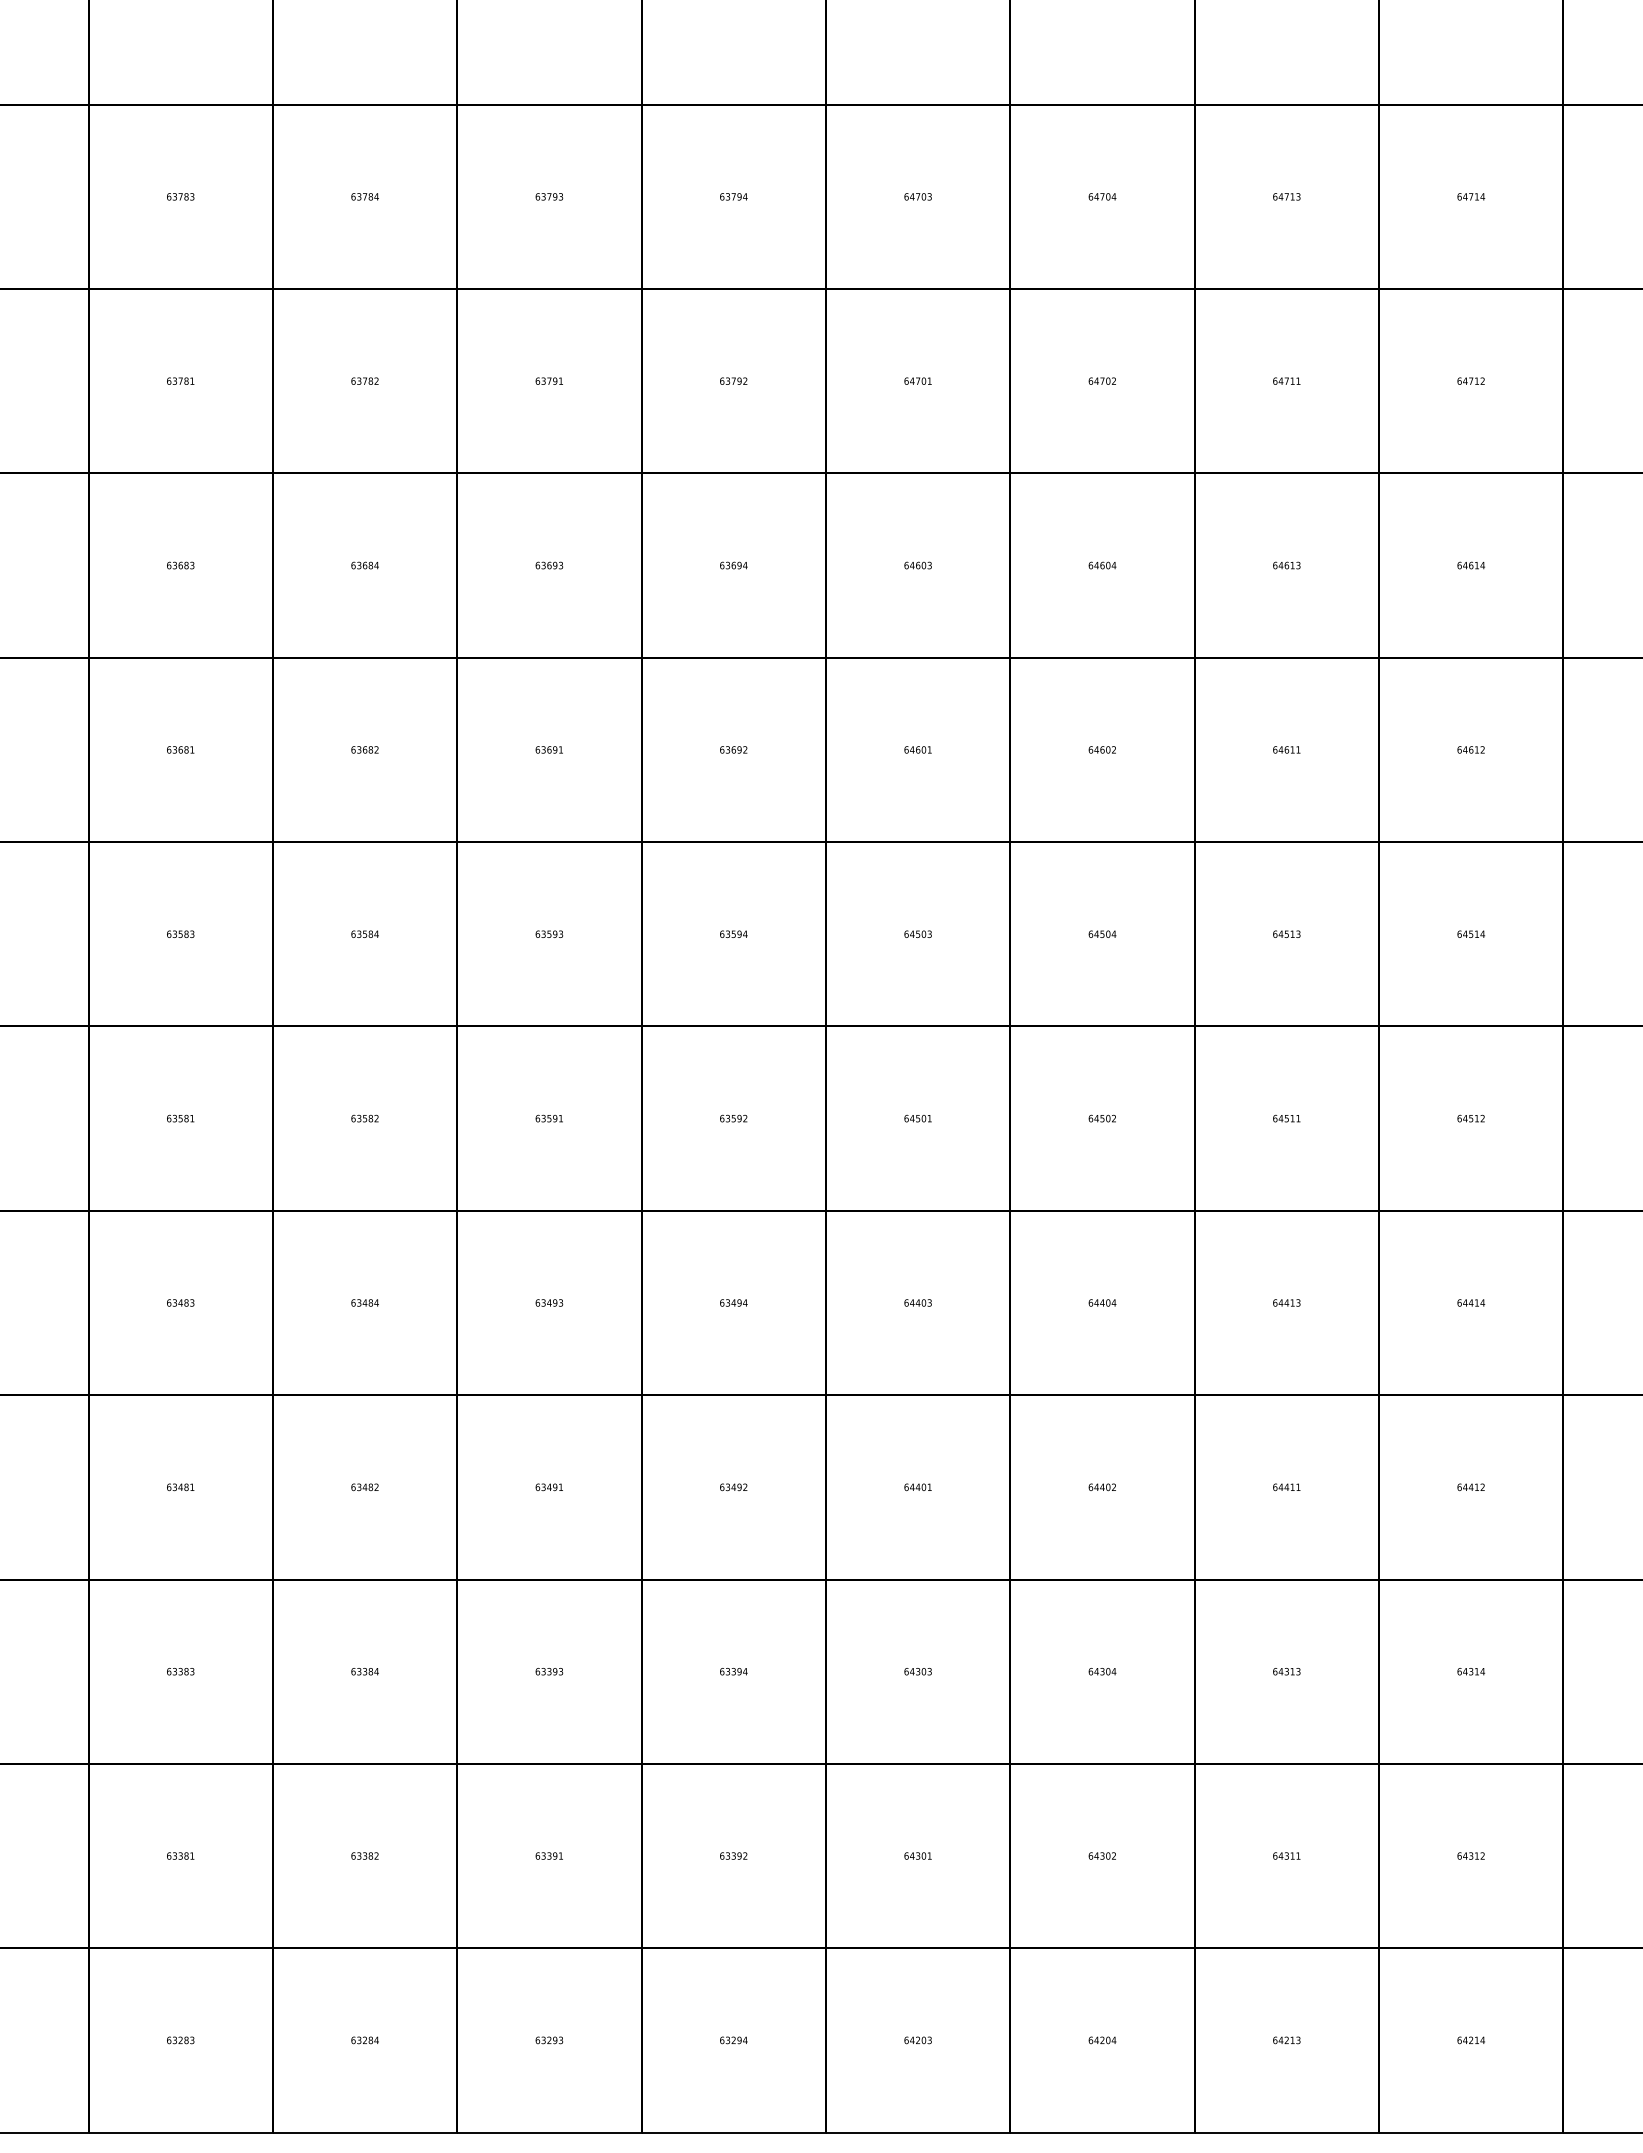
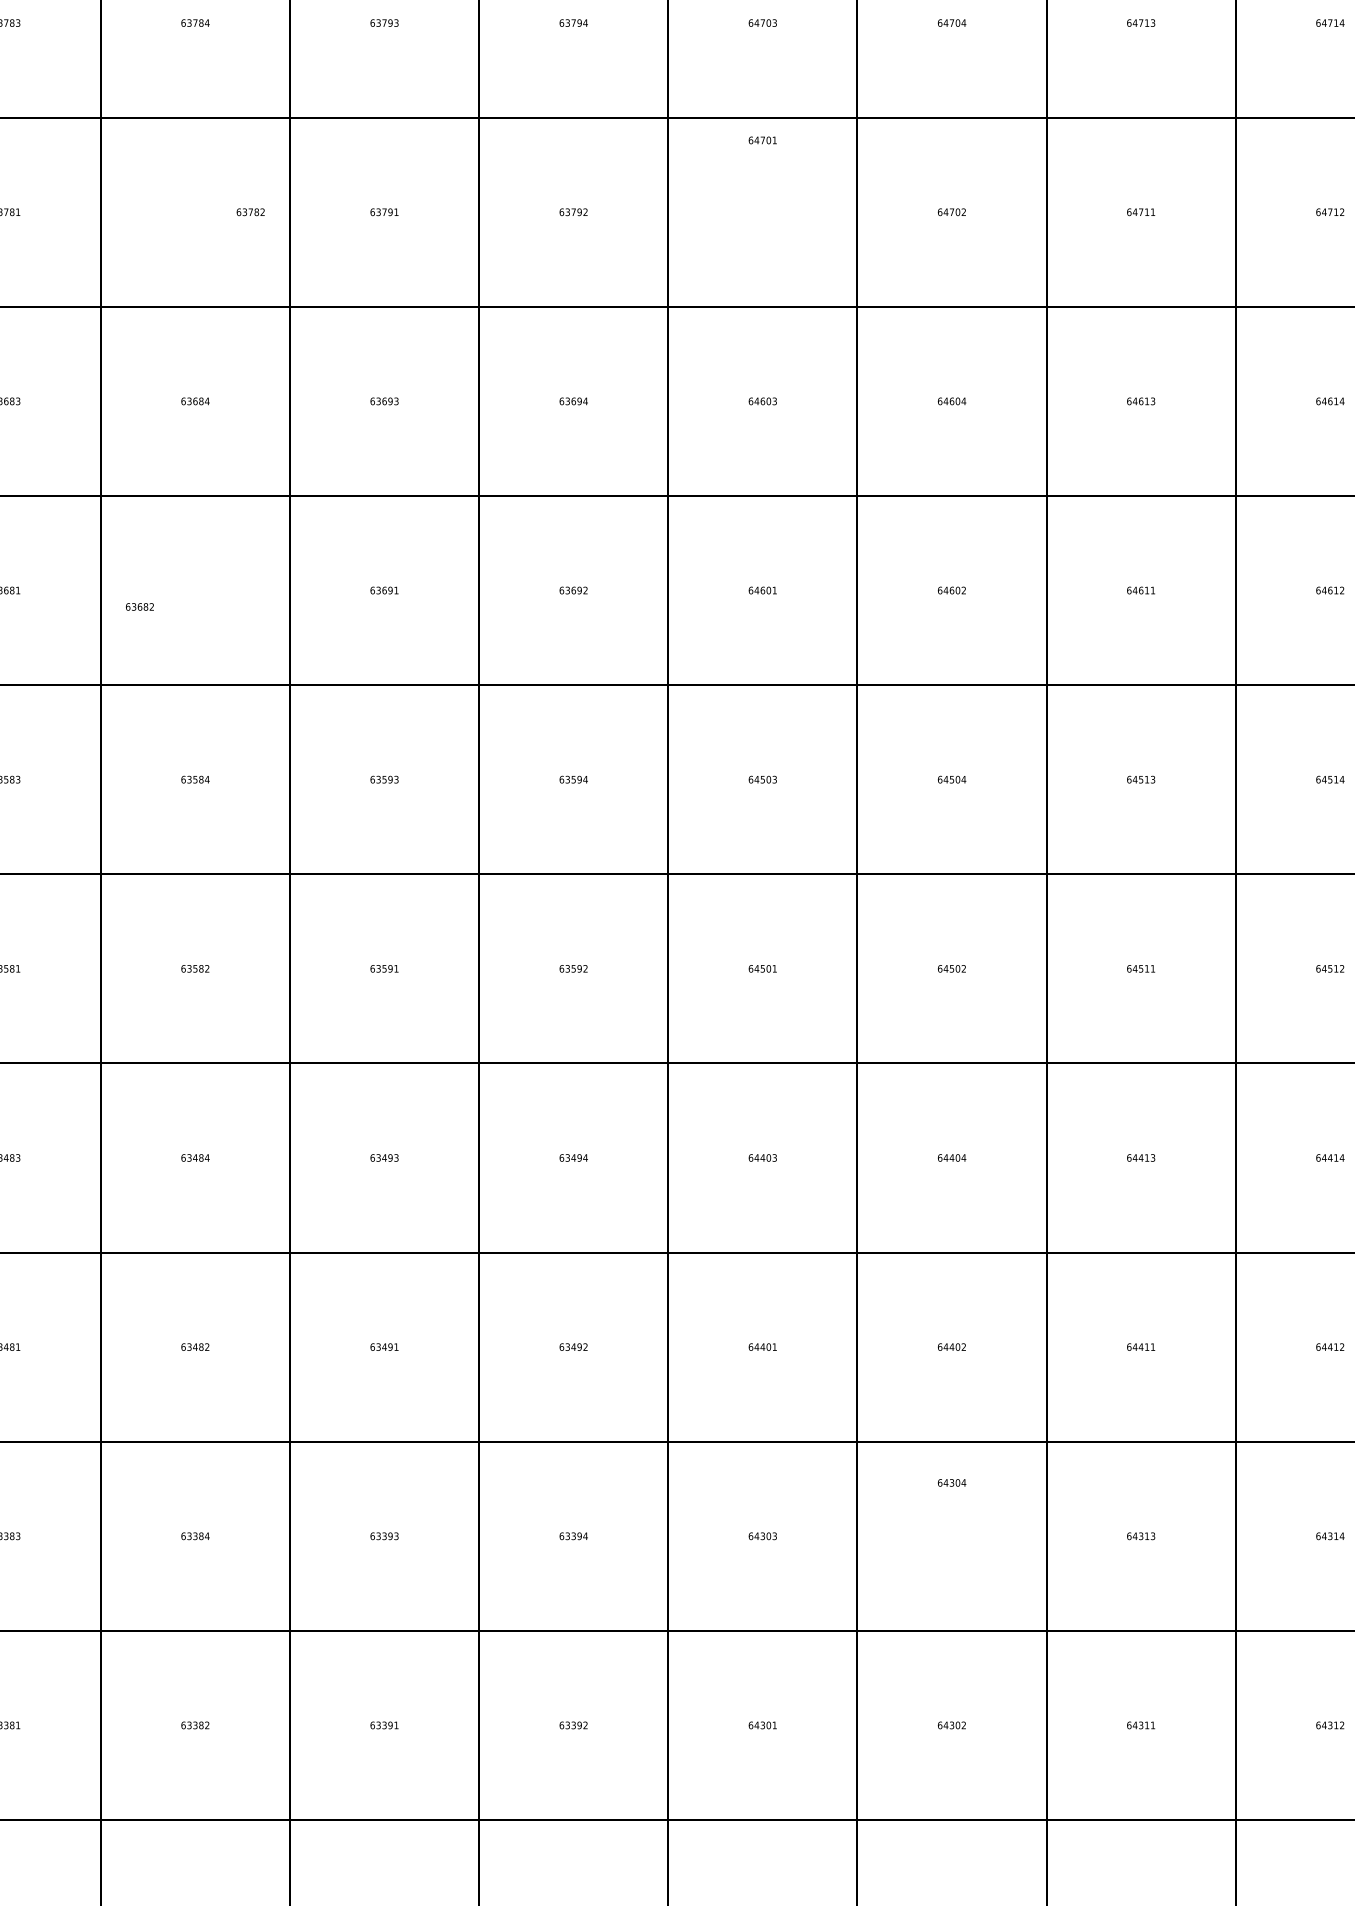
text: (364, 380) -> (250, 211), moved
text: (917, 380) -> (762, 139), moved
text: (364, 749) -> (139, 606), moved
text: (1102, 1671) -> (952, 1482), moved

